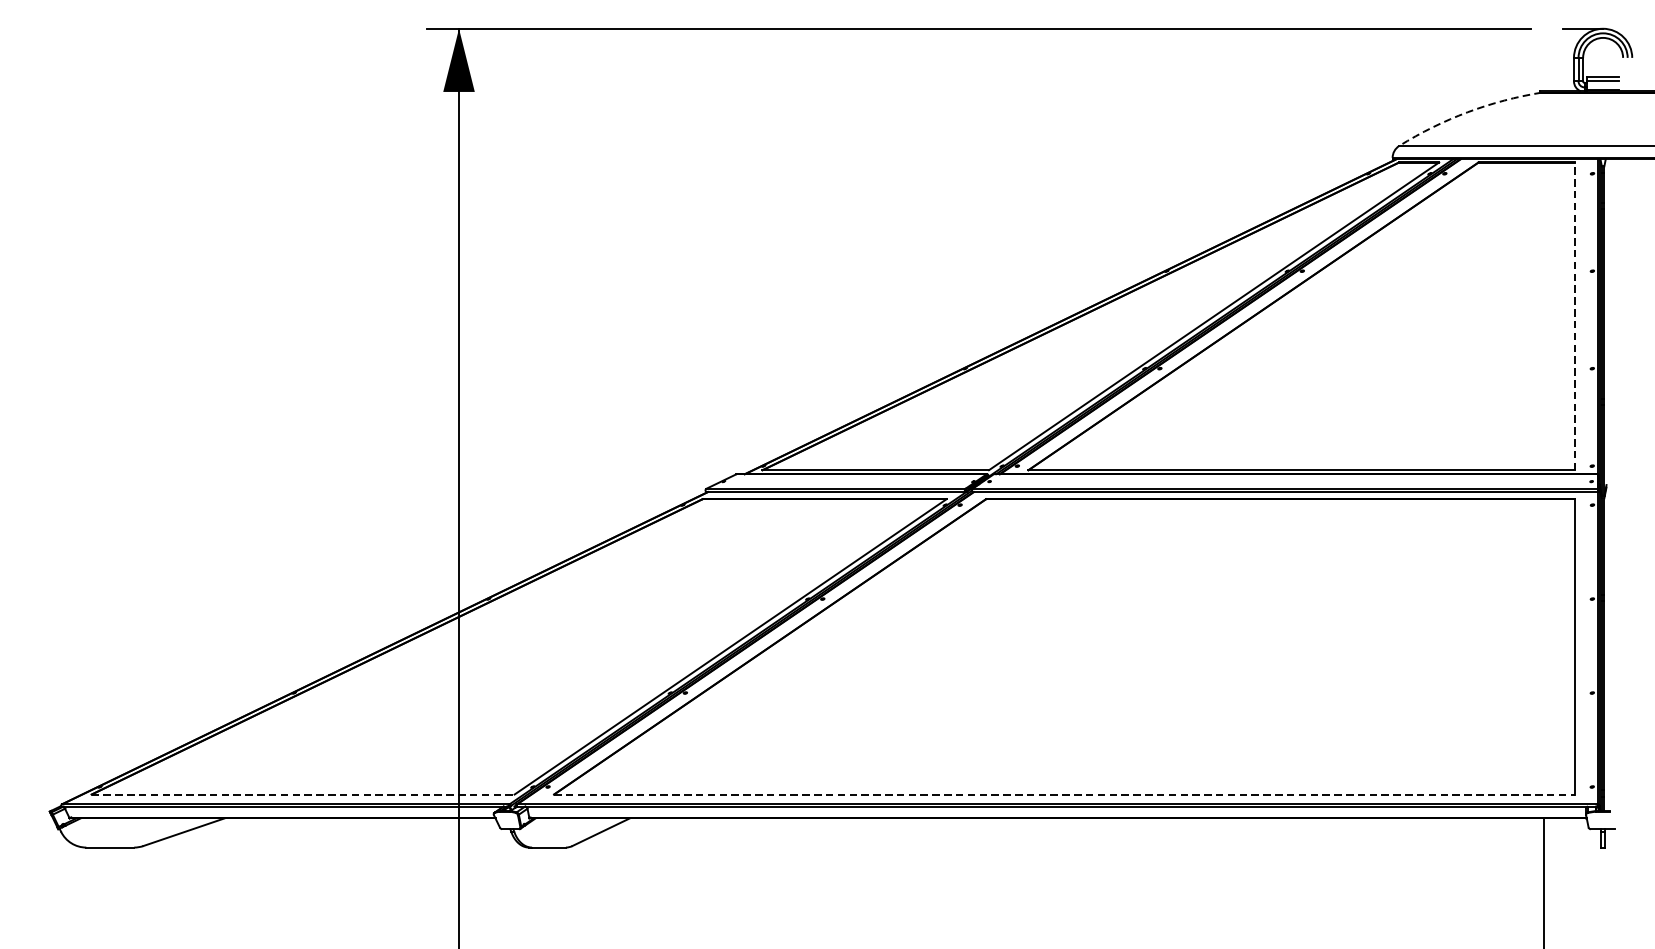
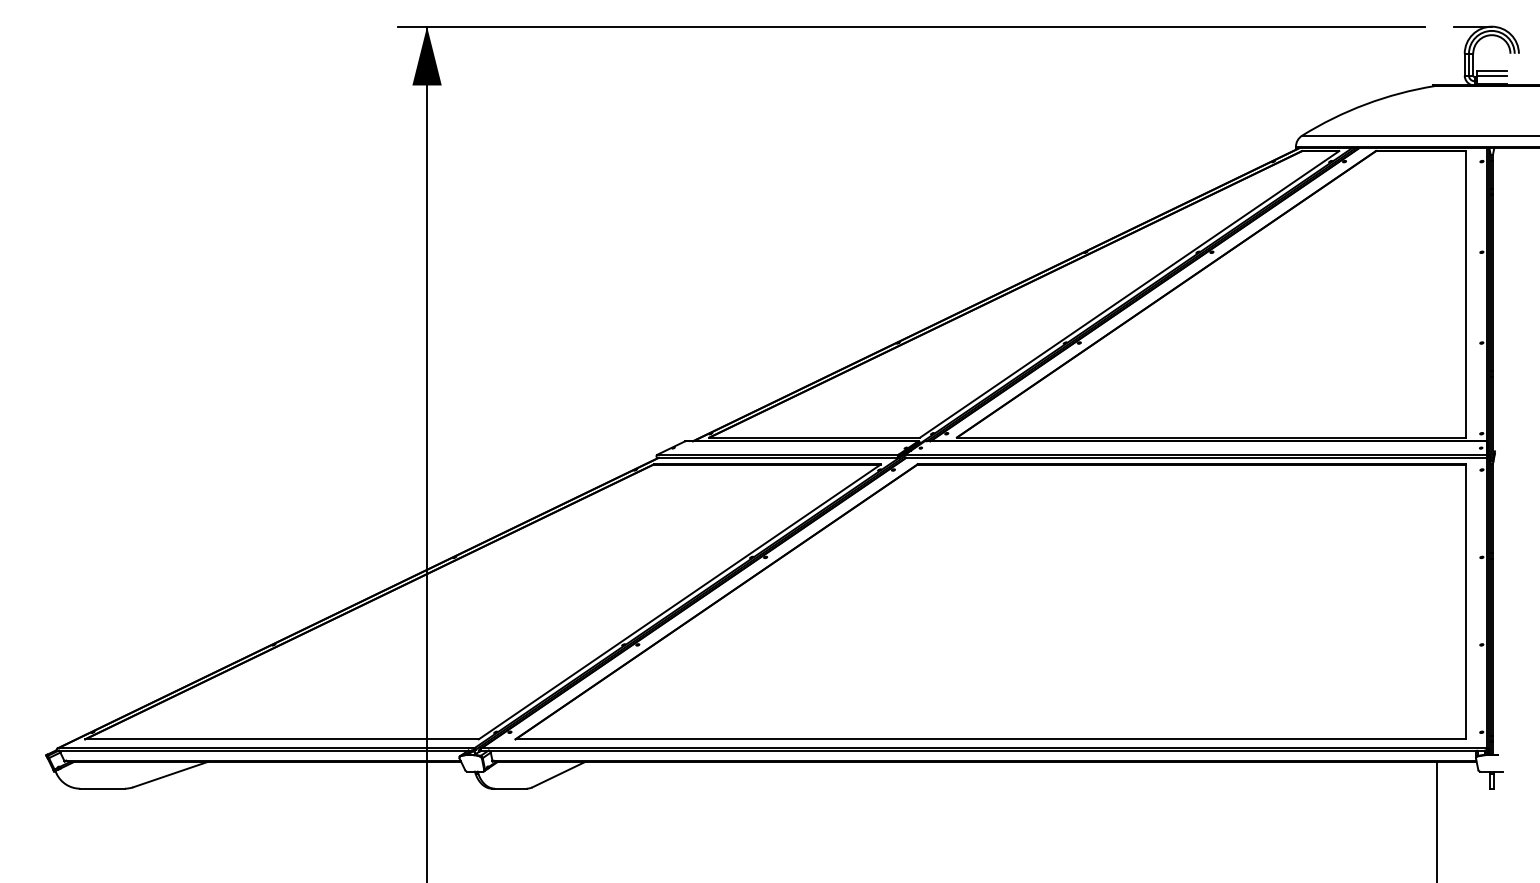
arc: (1467, 112) -> (1365, 104), dashed -> solid
line: (1574, 315) -> (1465, 293), dashed -> solid
line: (303, 794) -> (282, 739), dashed -> solid
line: (1065, 794) -> (991, 739), dashed -> solid

